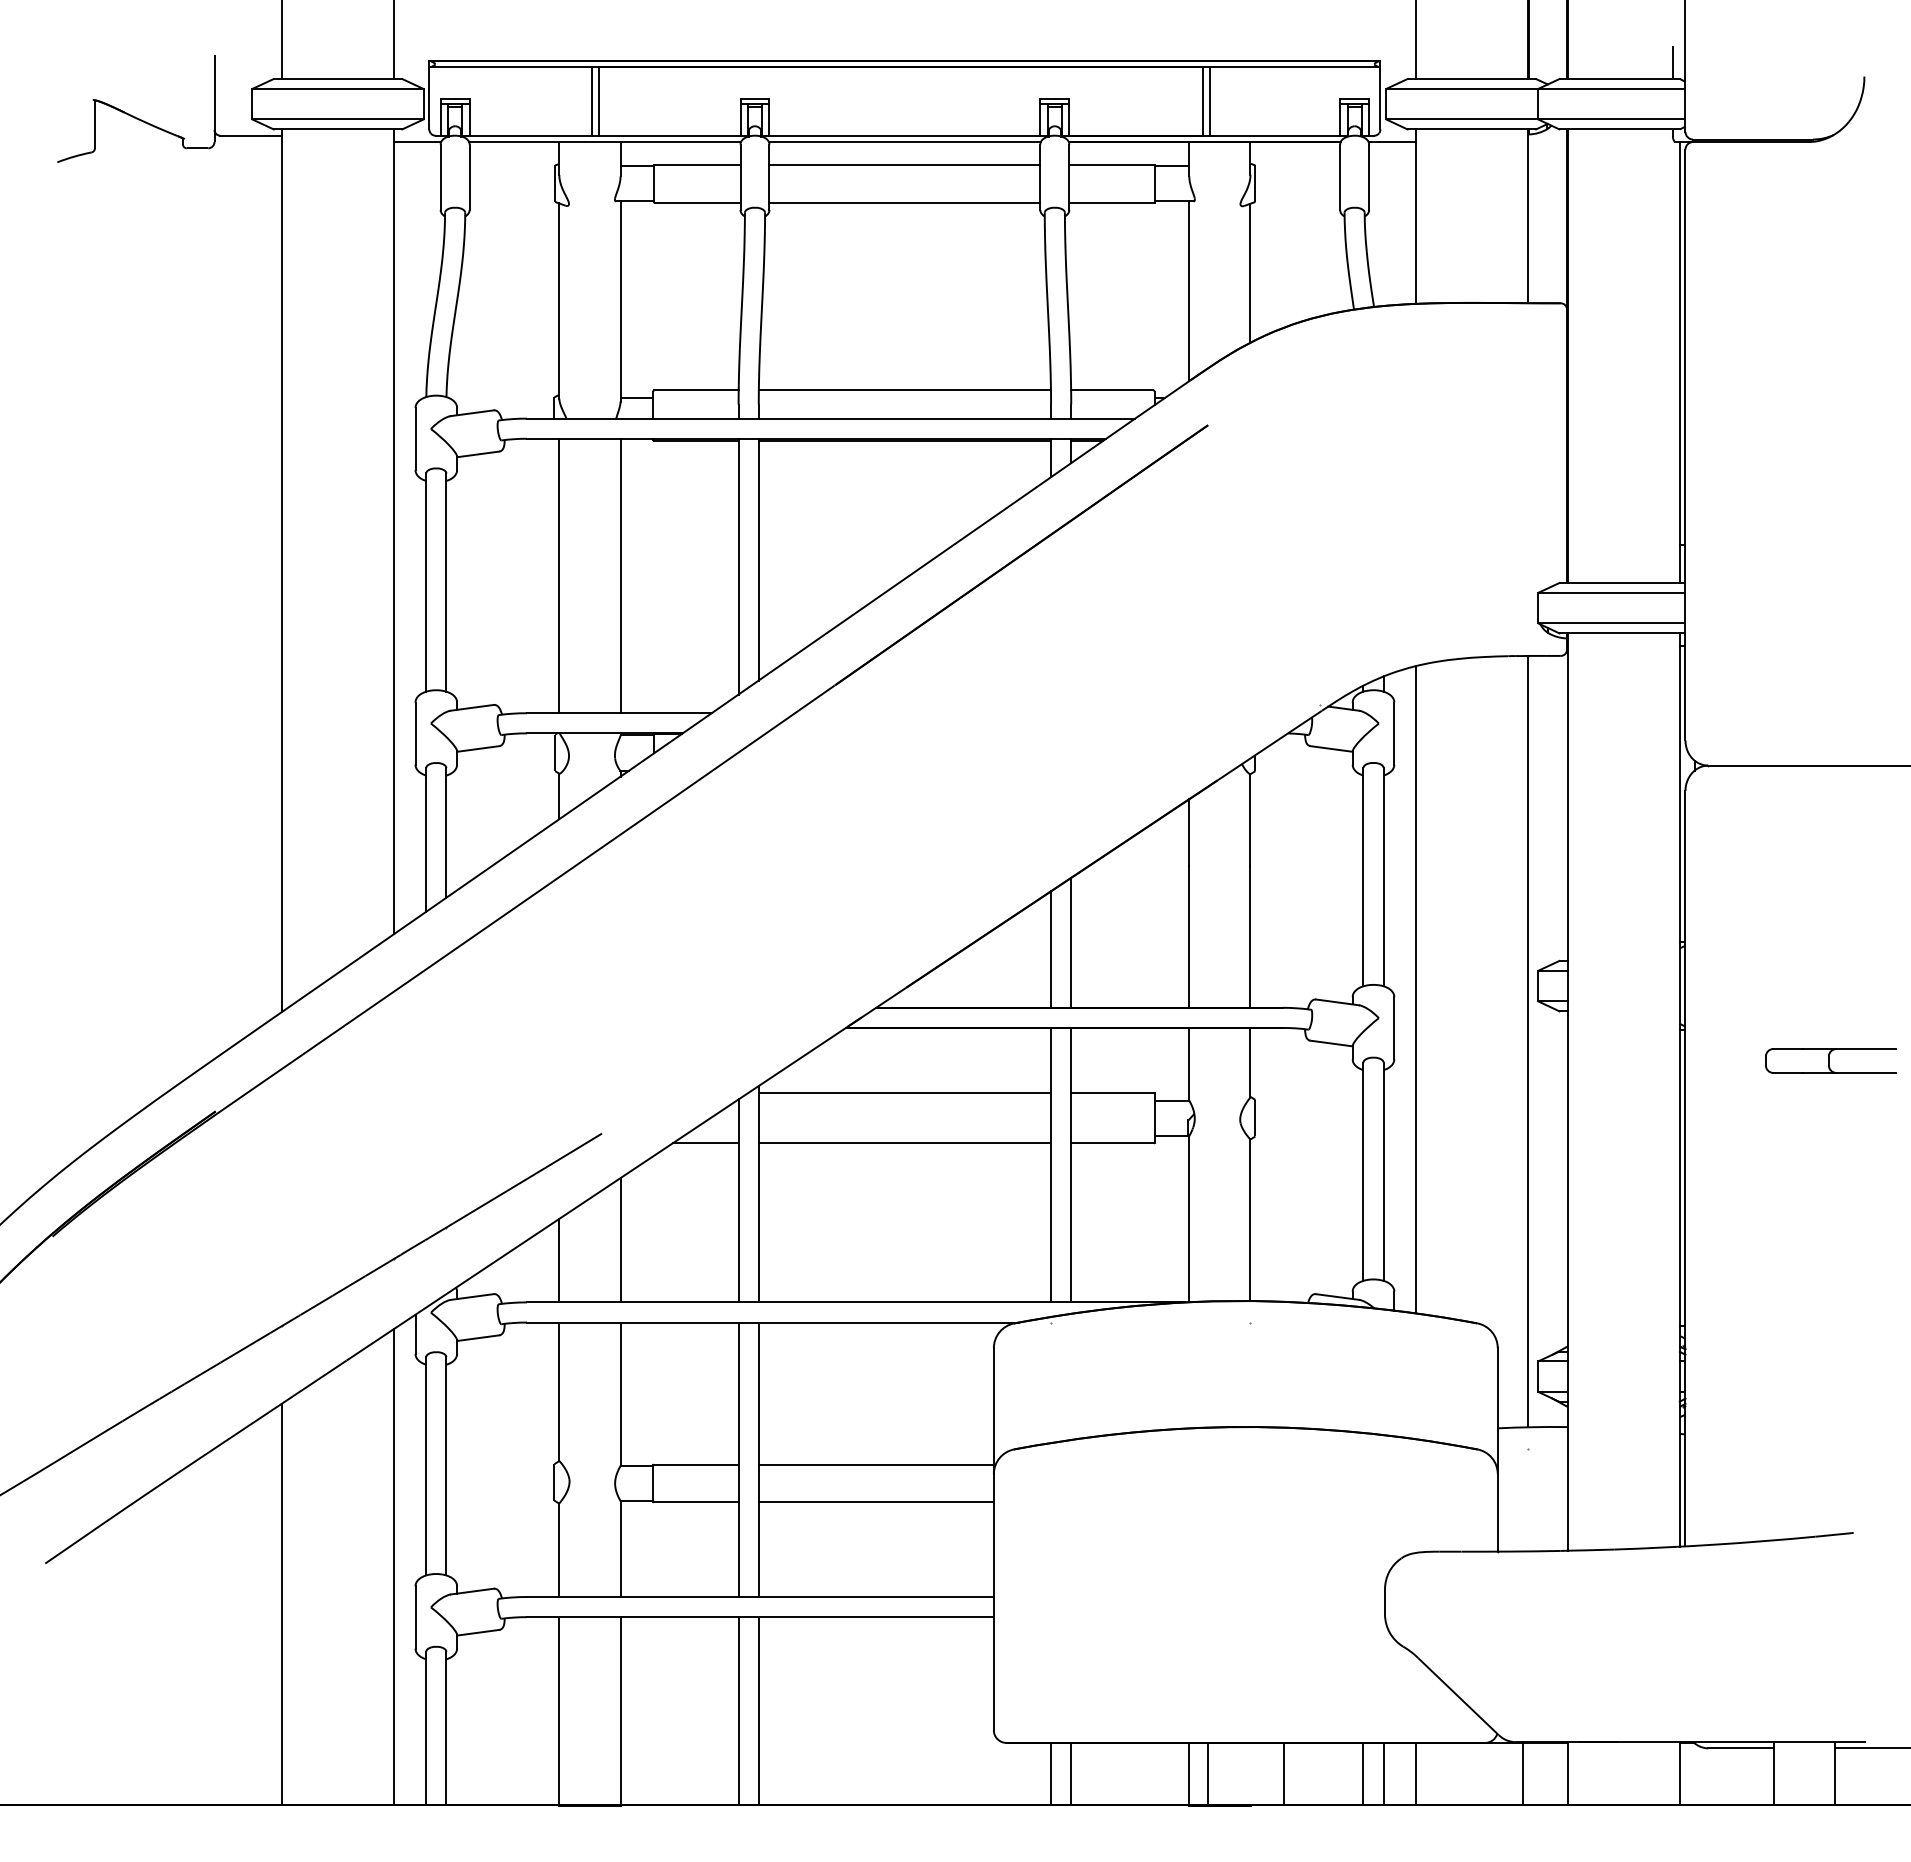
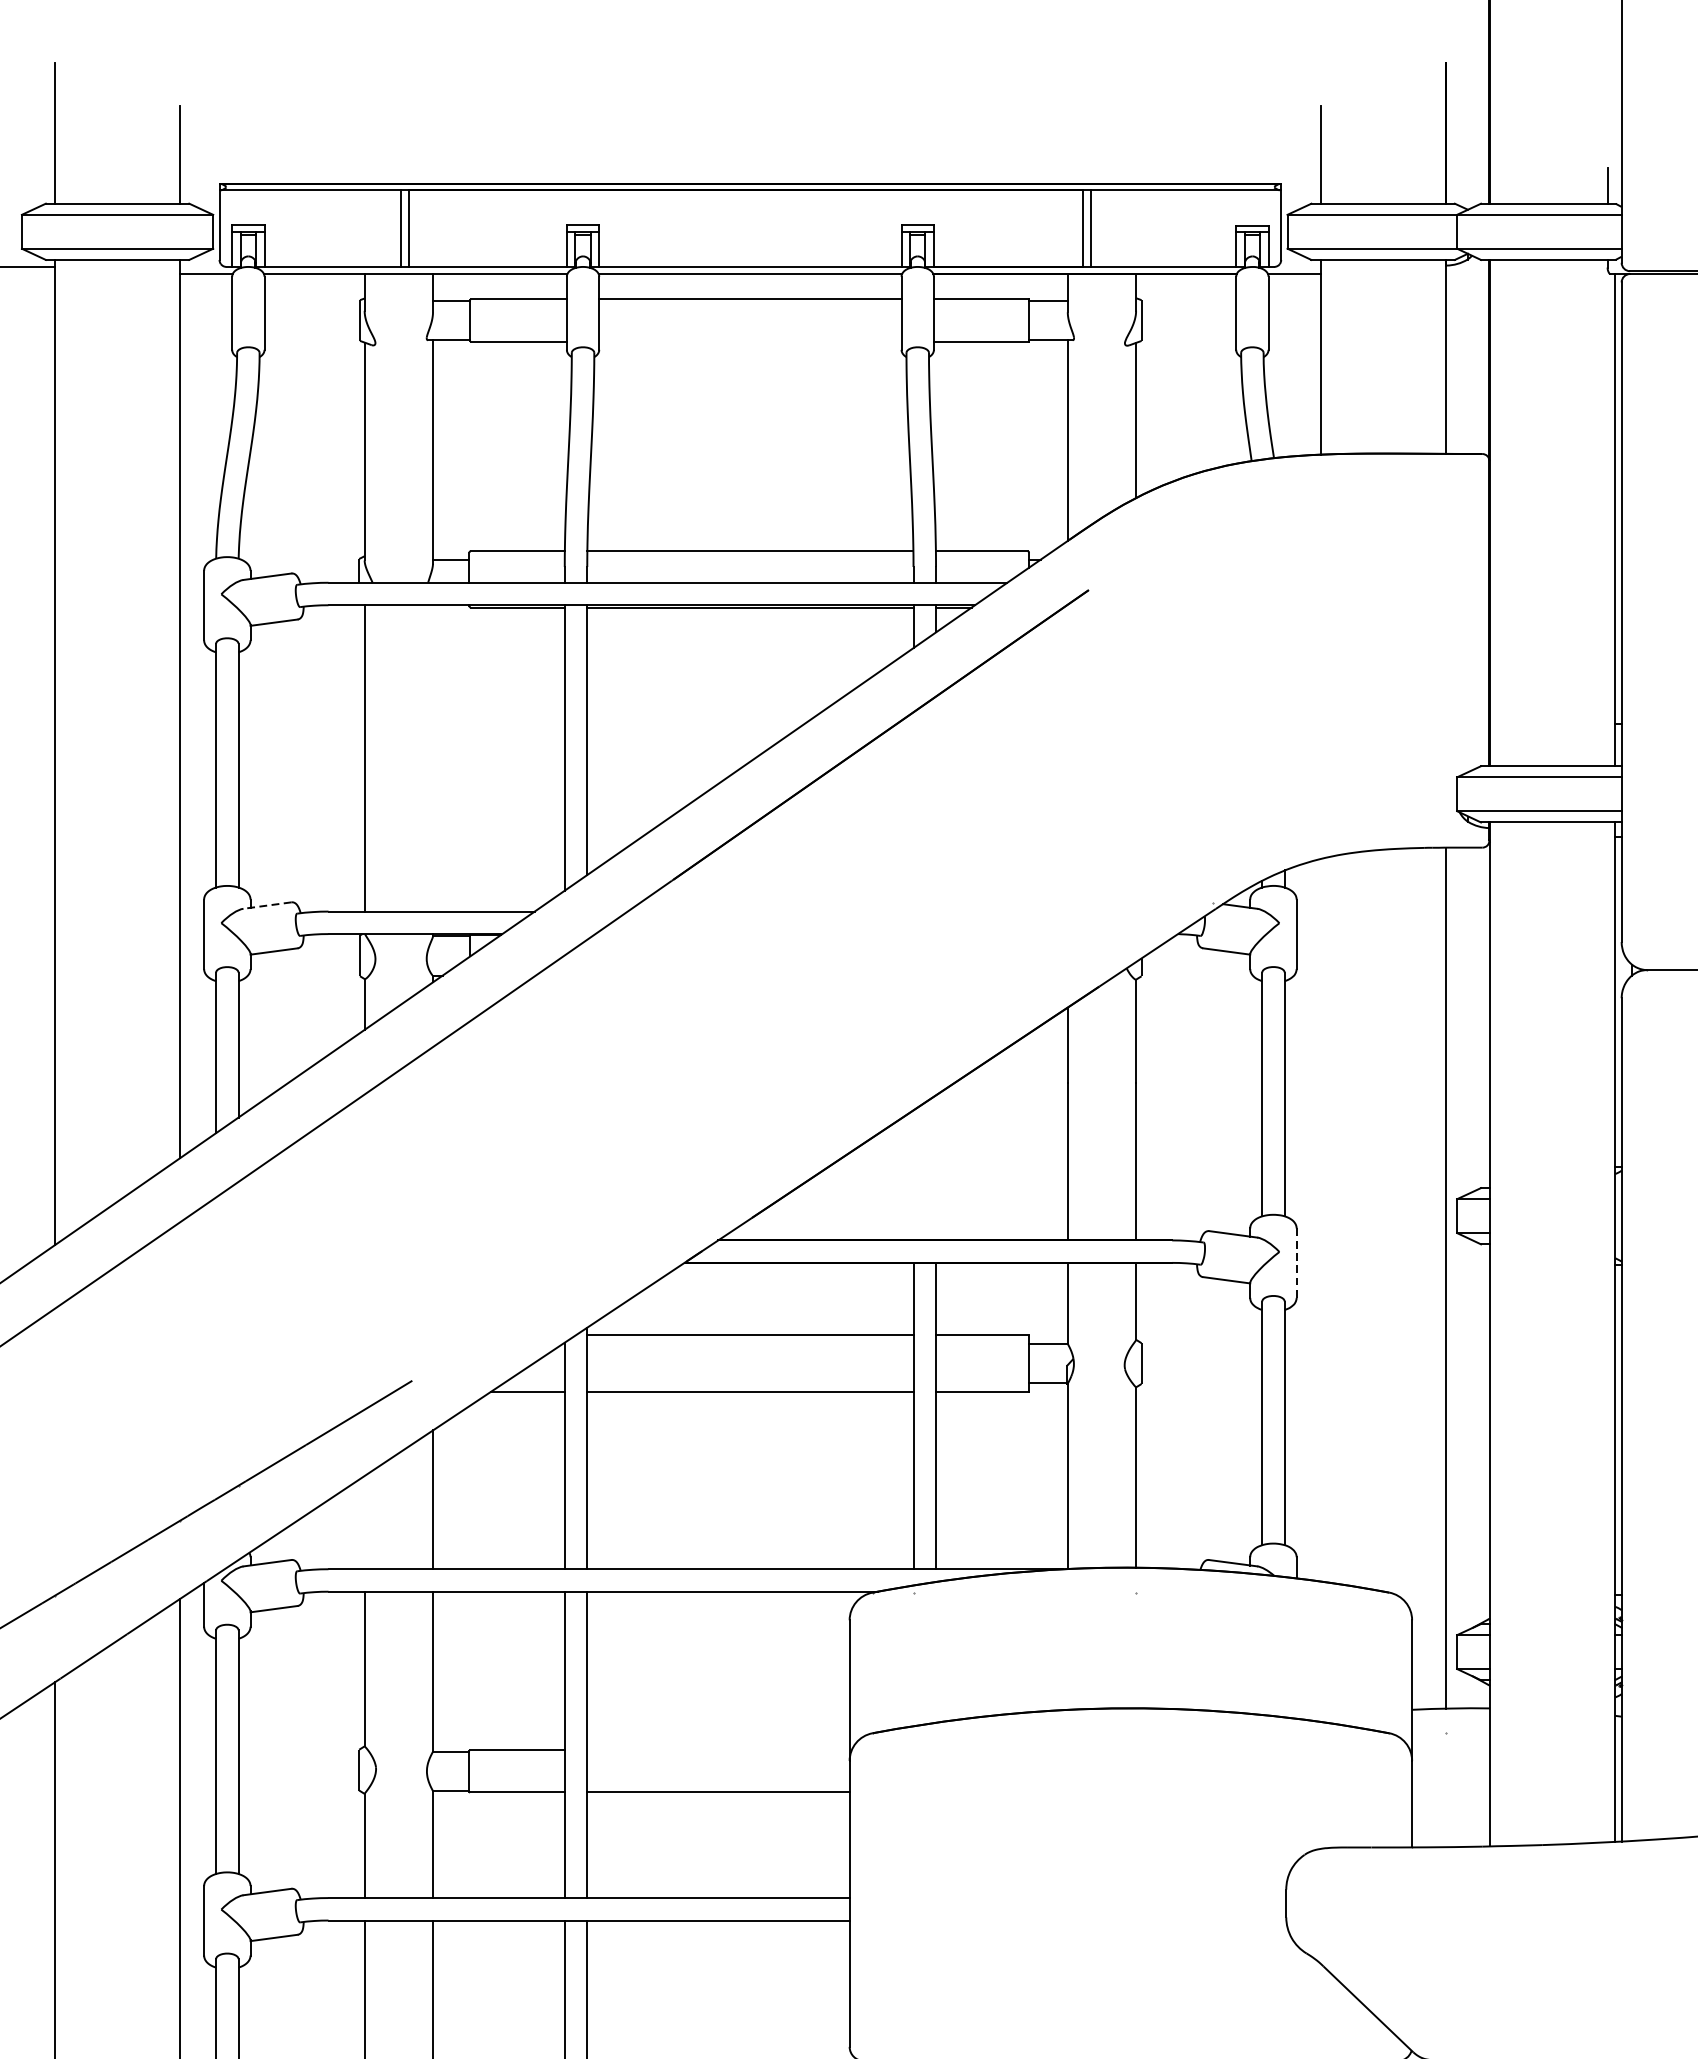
line: (904, 202) -> (749, 341), removed
line: (620, 575) -> (432, 757), removed
line: (472, 707) -> (267, 905), solid -> dashed
line: (1071, 942) -> (936, 1167), removed
line: (1051, 949) -> (914, 1175), removed
line: (1415, 989) -> (1320, 1219), removed
line: (1394, 1028) -> (1296, 1263), solid -> dashed
line: (559, 1260) -> (364, 1522), removed
line: (875, 1464) -> (717, 1750), removed

